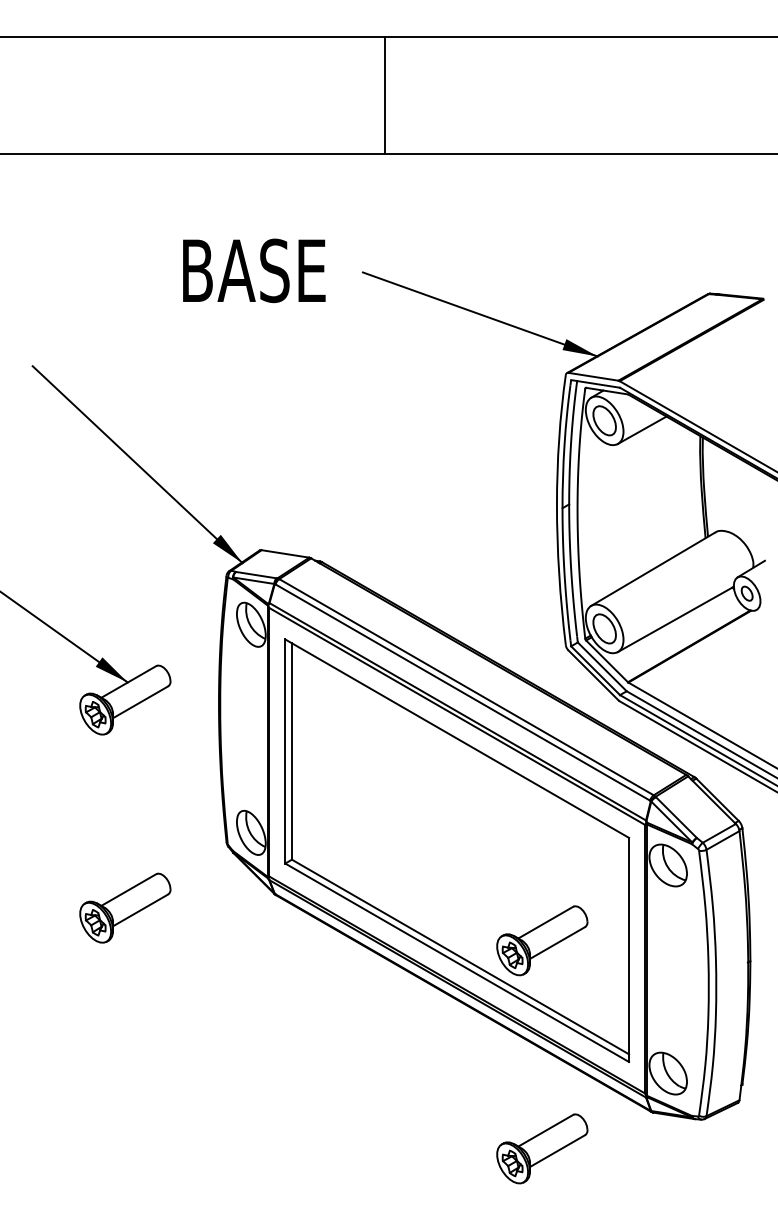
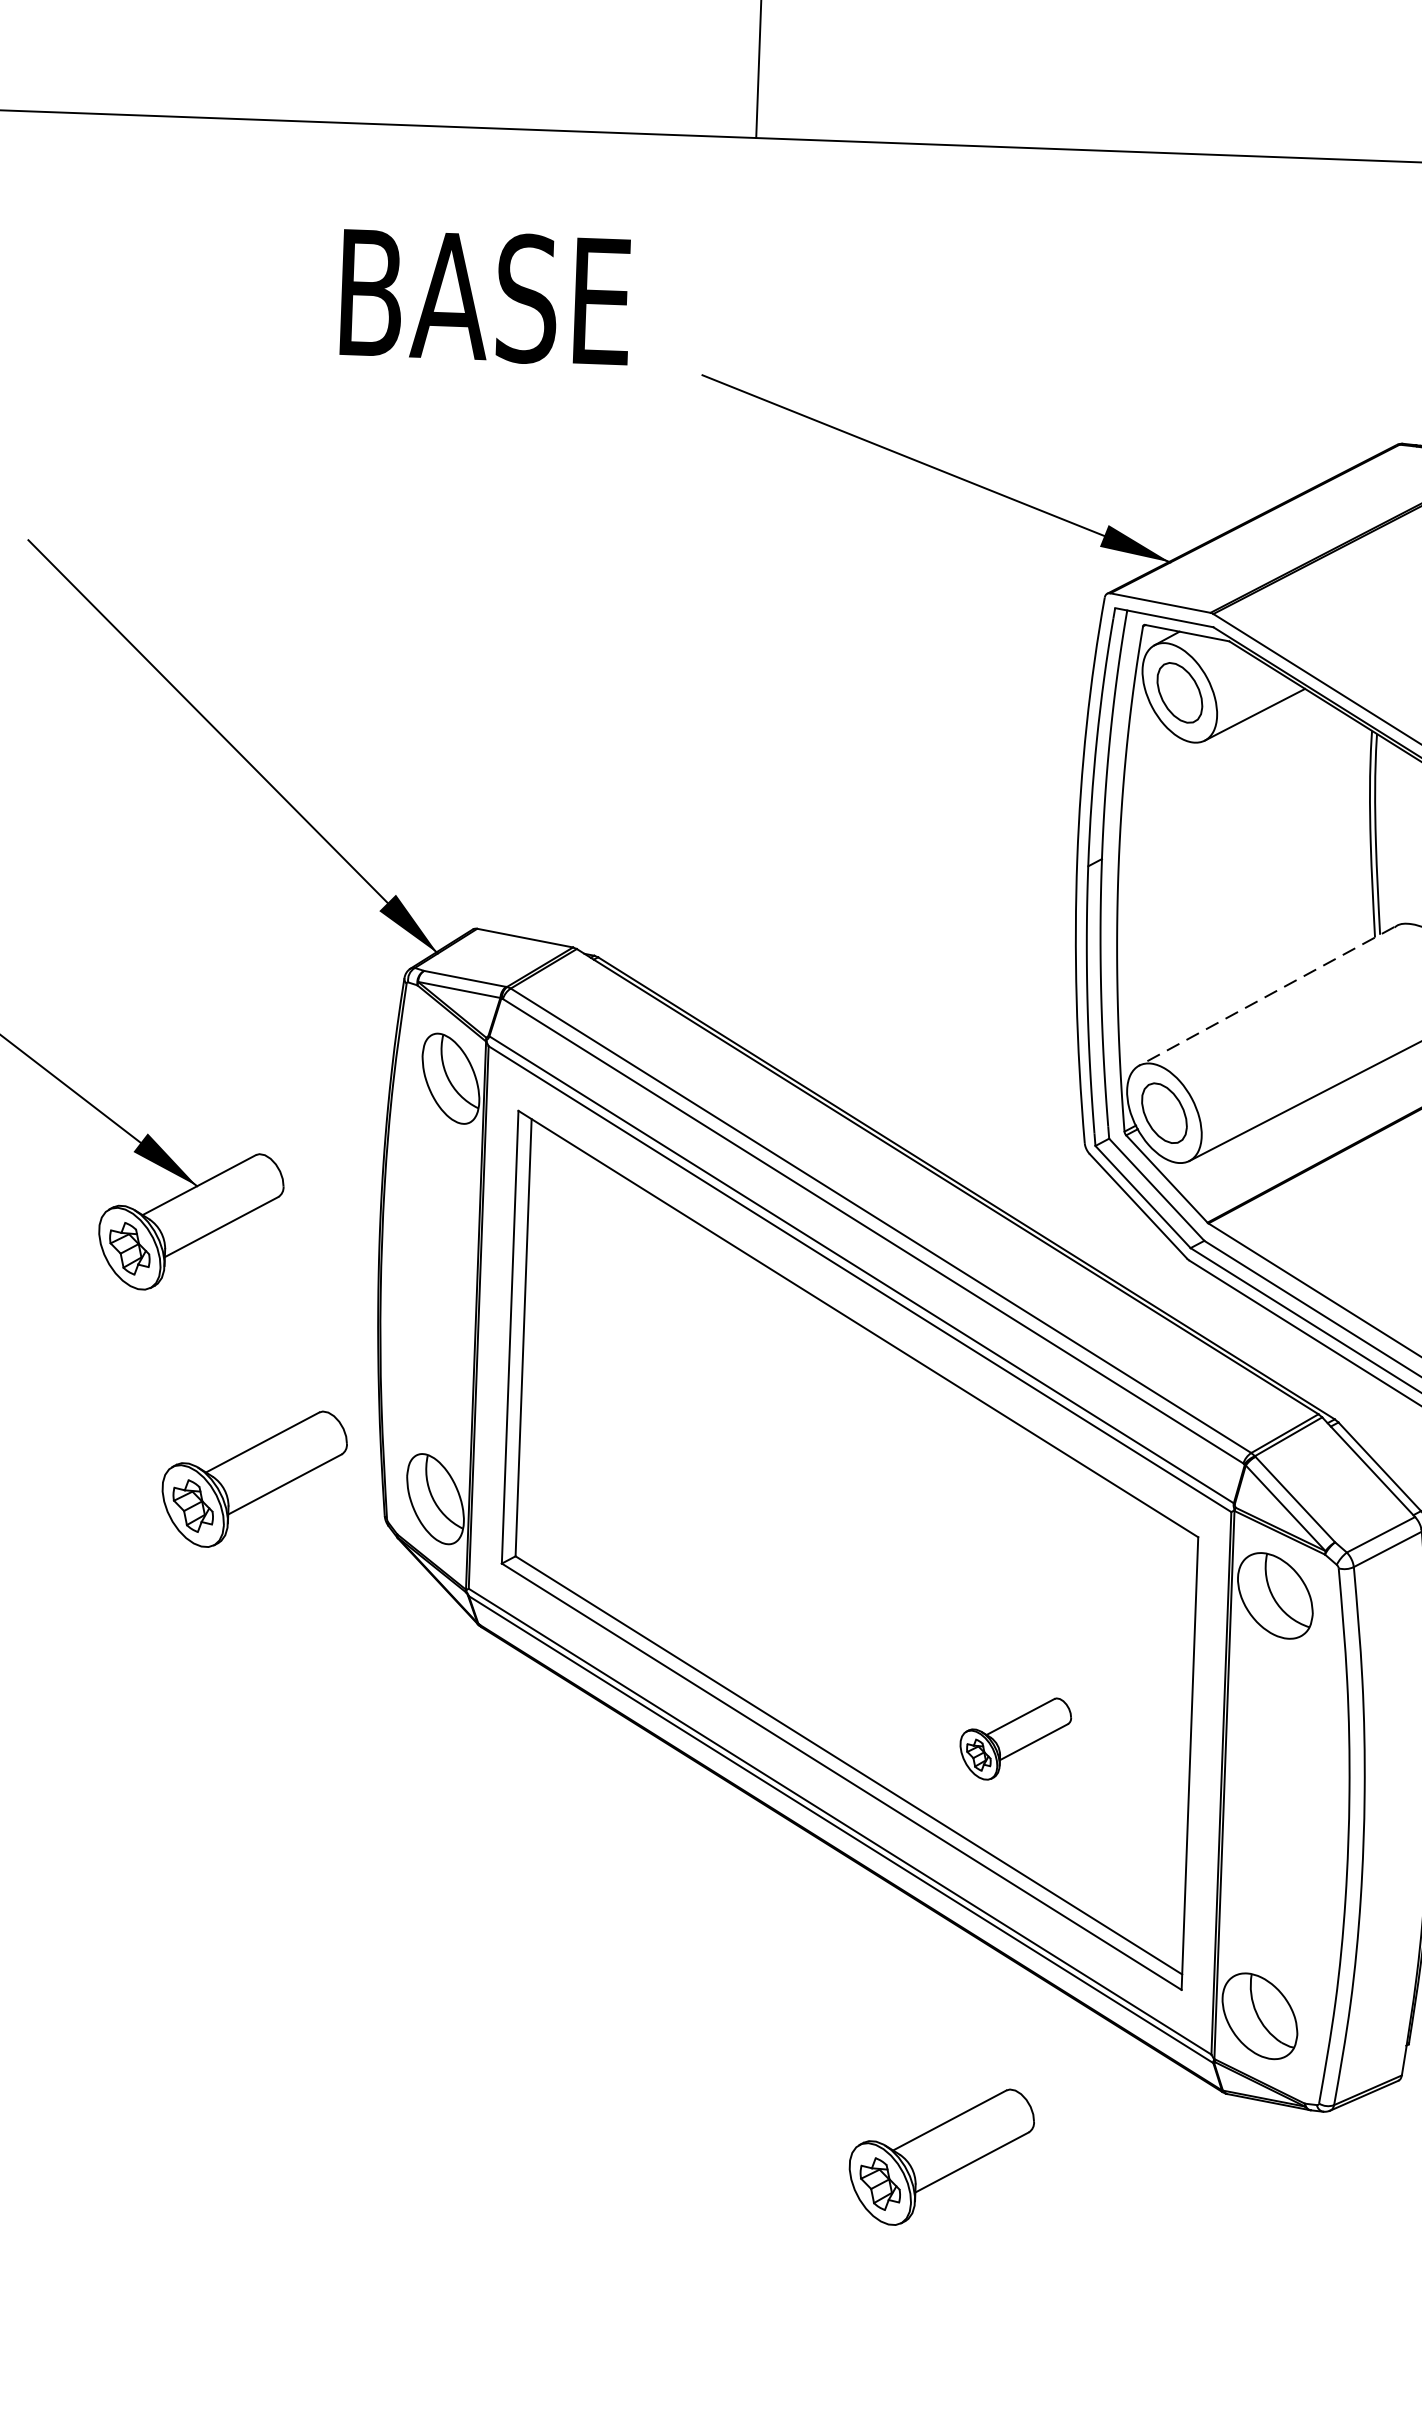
text: (254, 270) -> (486, 296), moved
line: (653, 569) -> (1267, 996), solid -> dashed
part: (125, 907) -> (254, 1477), moved
part: (542, 940) -> (1015, 1738), size x0.6
part: (542, 1148) -> (941, 2156), moved

